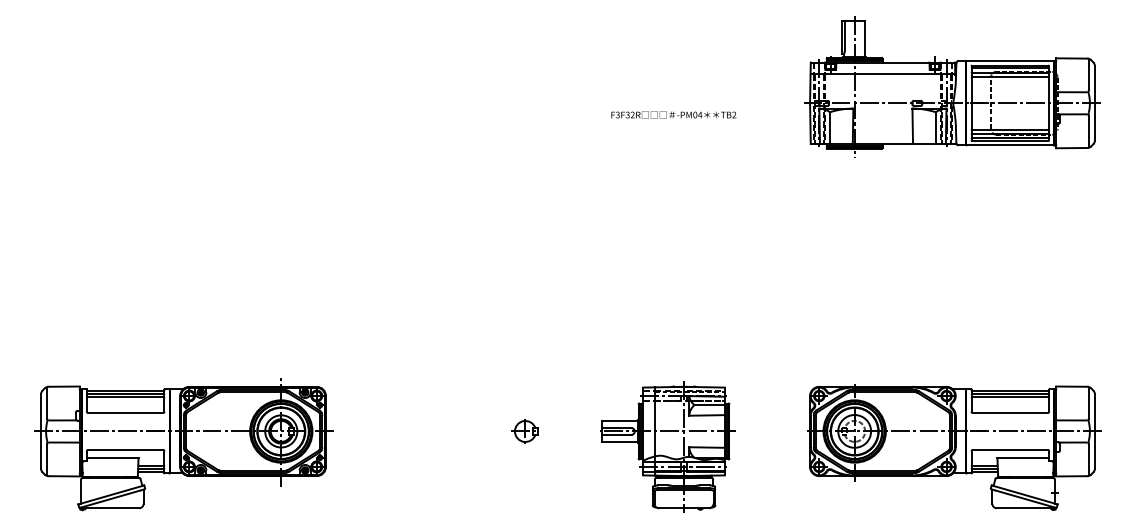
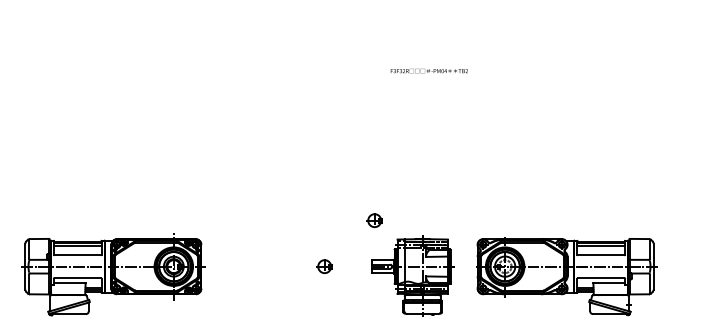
part: (952, 84) -> (588, 52), removed
text: (672, 113) -> (428, 70), moved
part: (606, 356) -> (374, 220), added
part: (953, 447) -> (566, 276), moved

